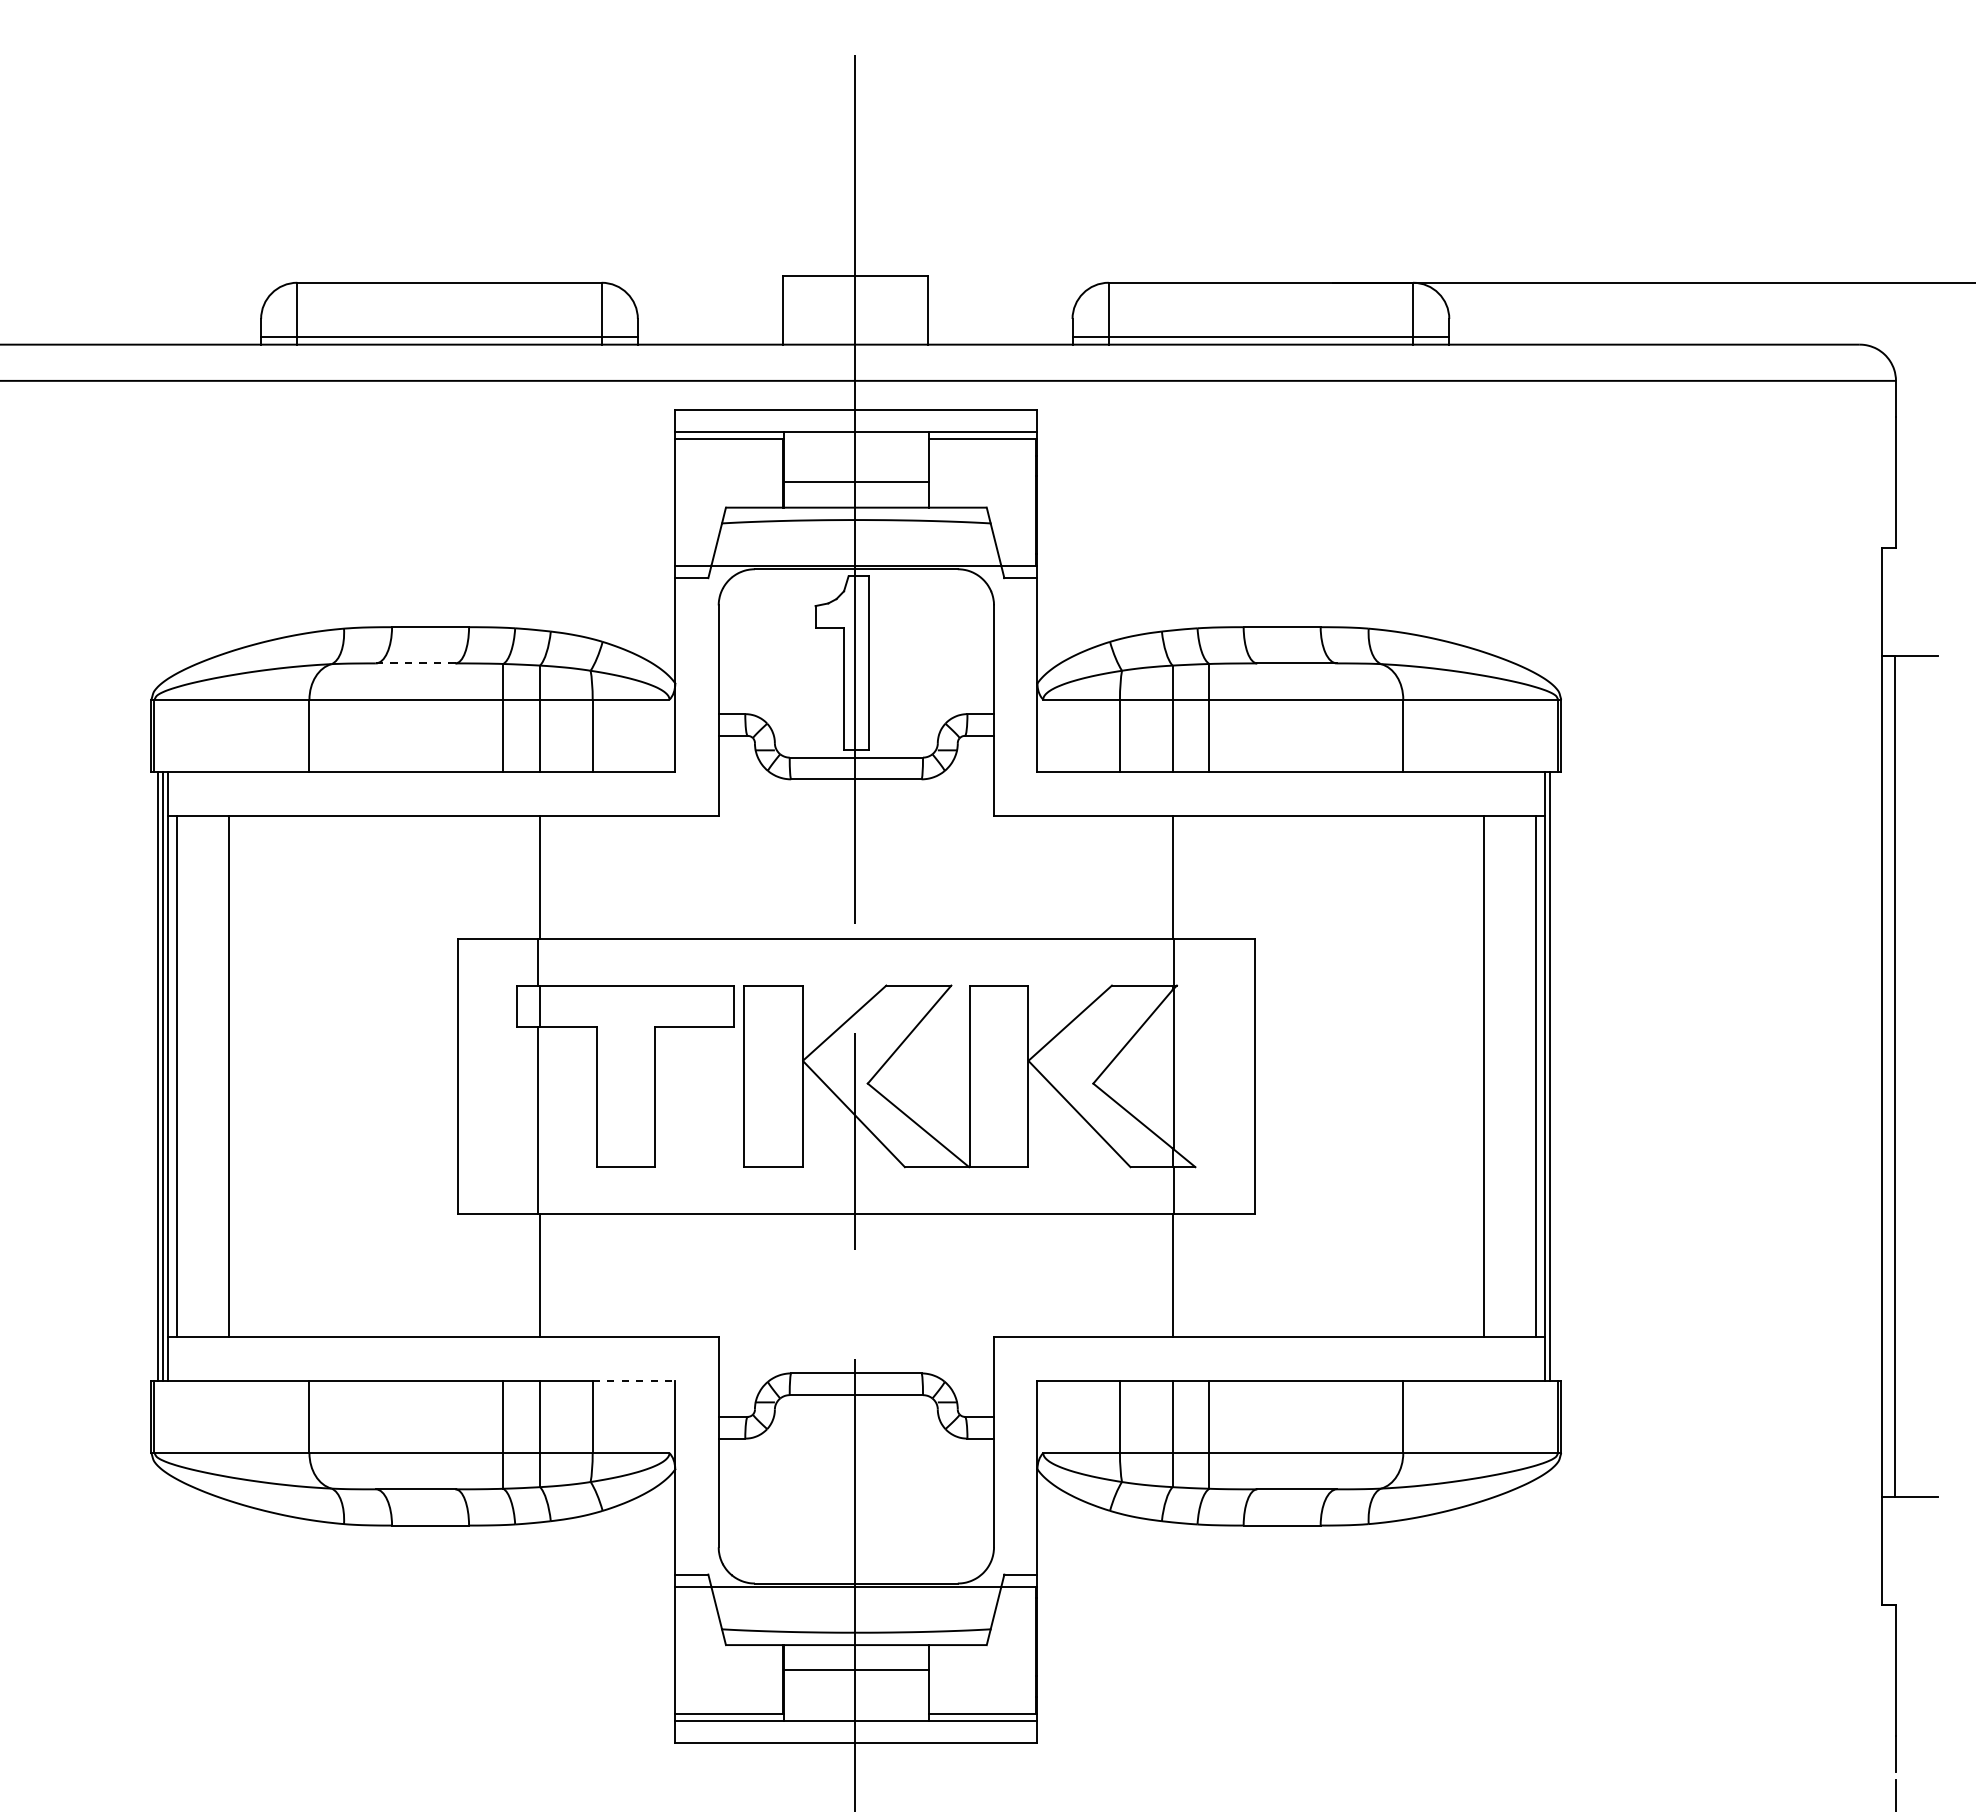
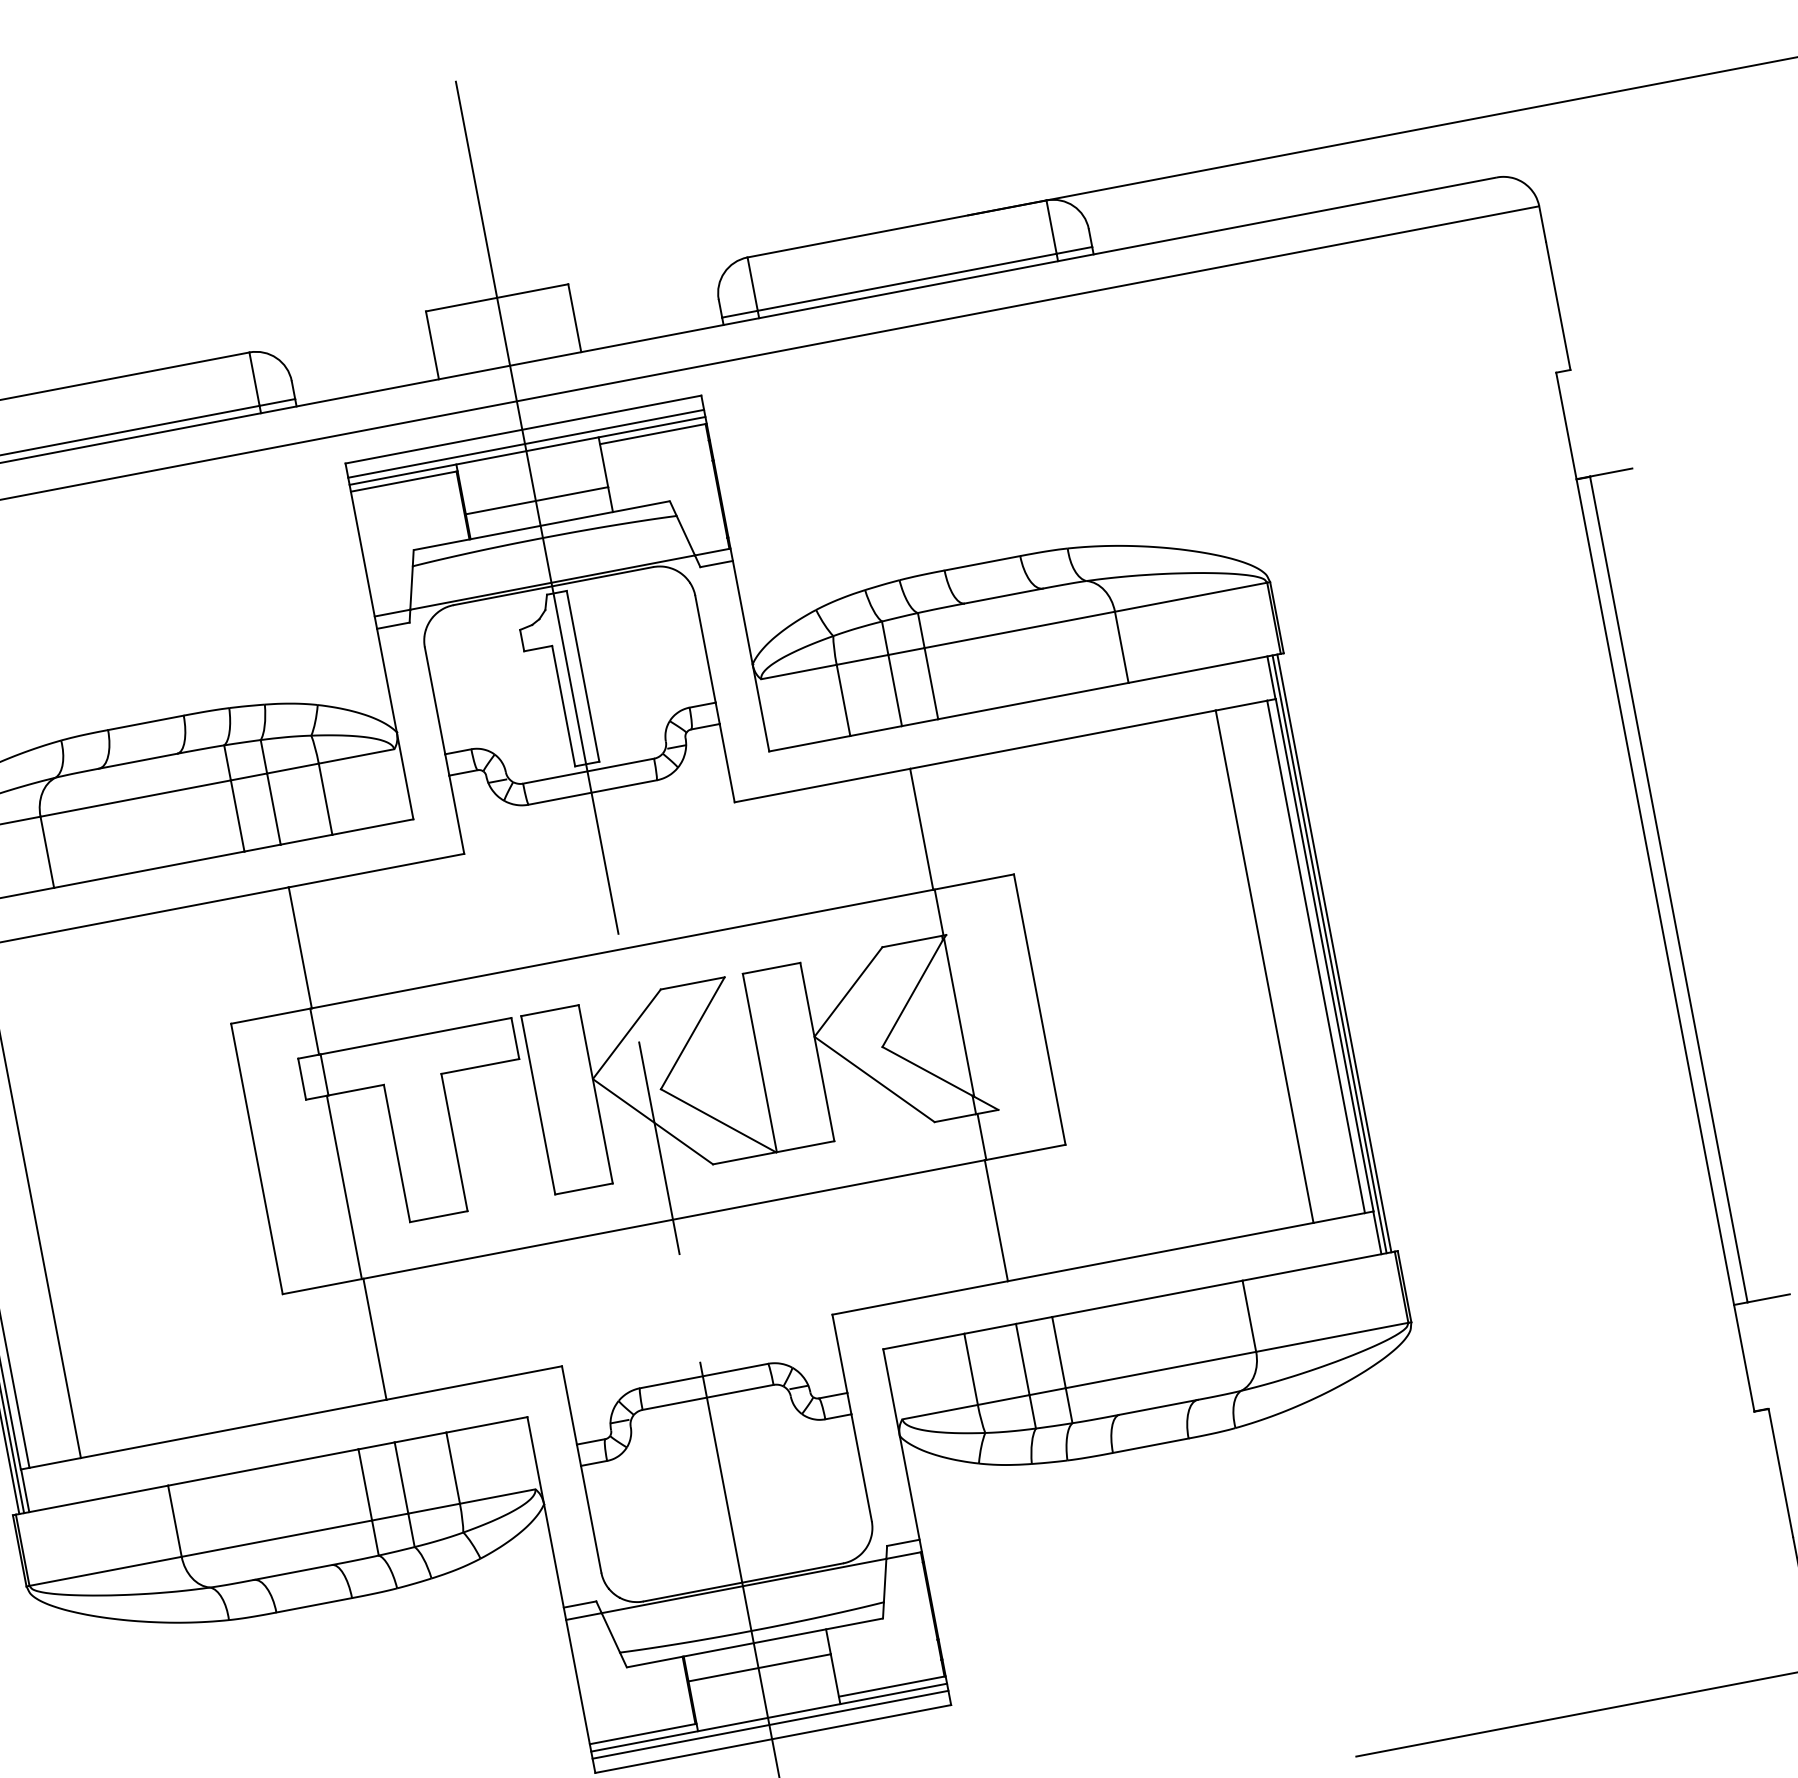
line: (856, 424) -> (526, 443), added
line: (415, 663) -> (137, 761), dashed -> solid
line: (1554, 1076) -> (1334, 953), added
line: (634, 1380) -> (487, 1424), dashed -> solid
line: (856, 1728) -> (770, 1724), added

